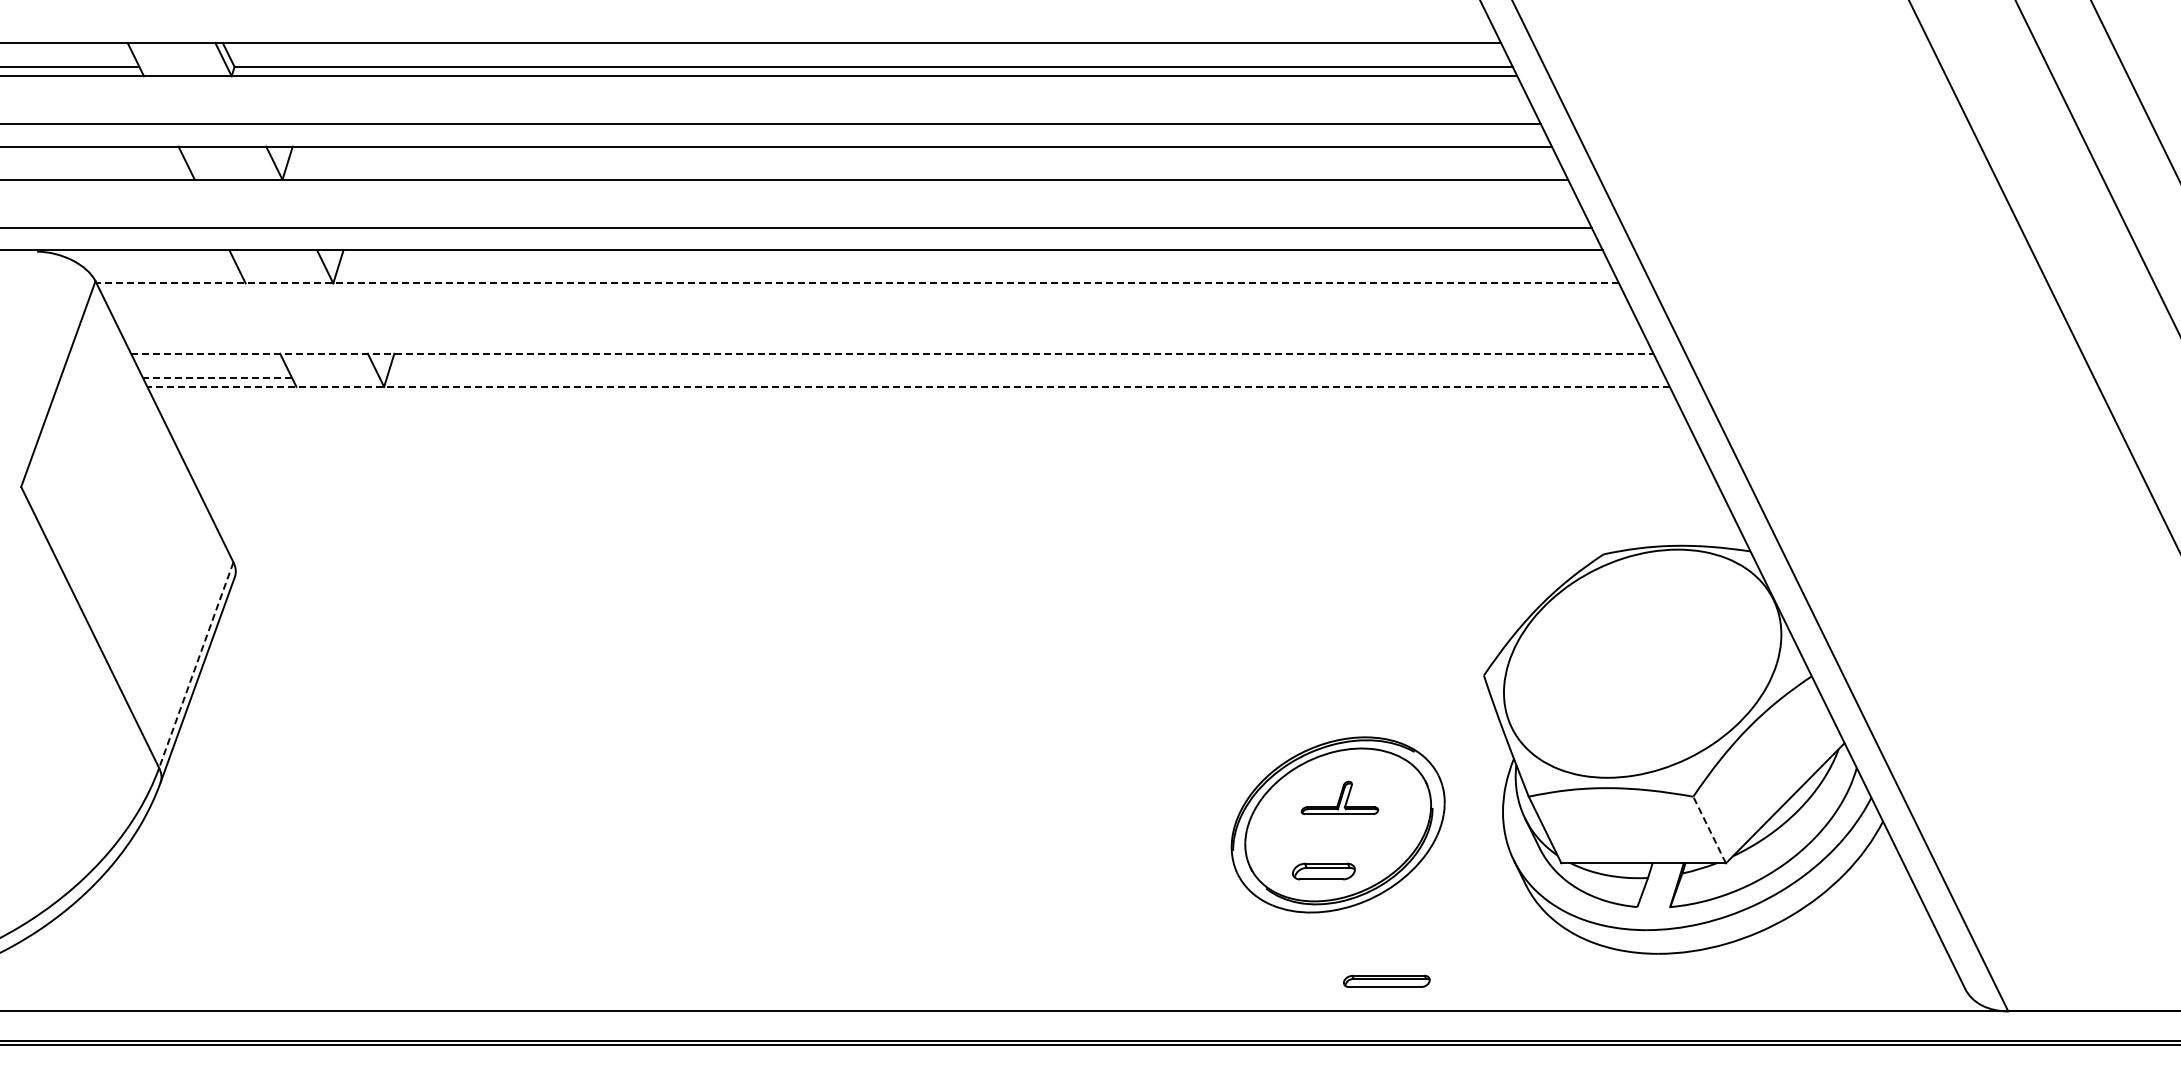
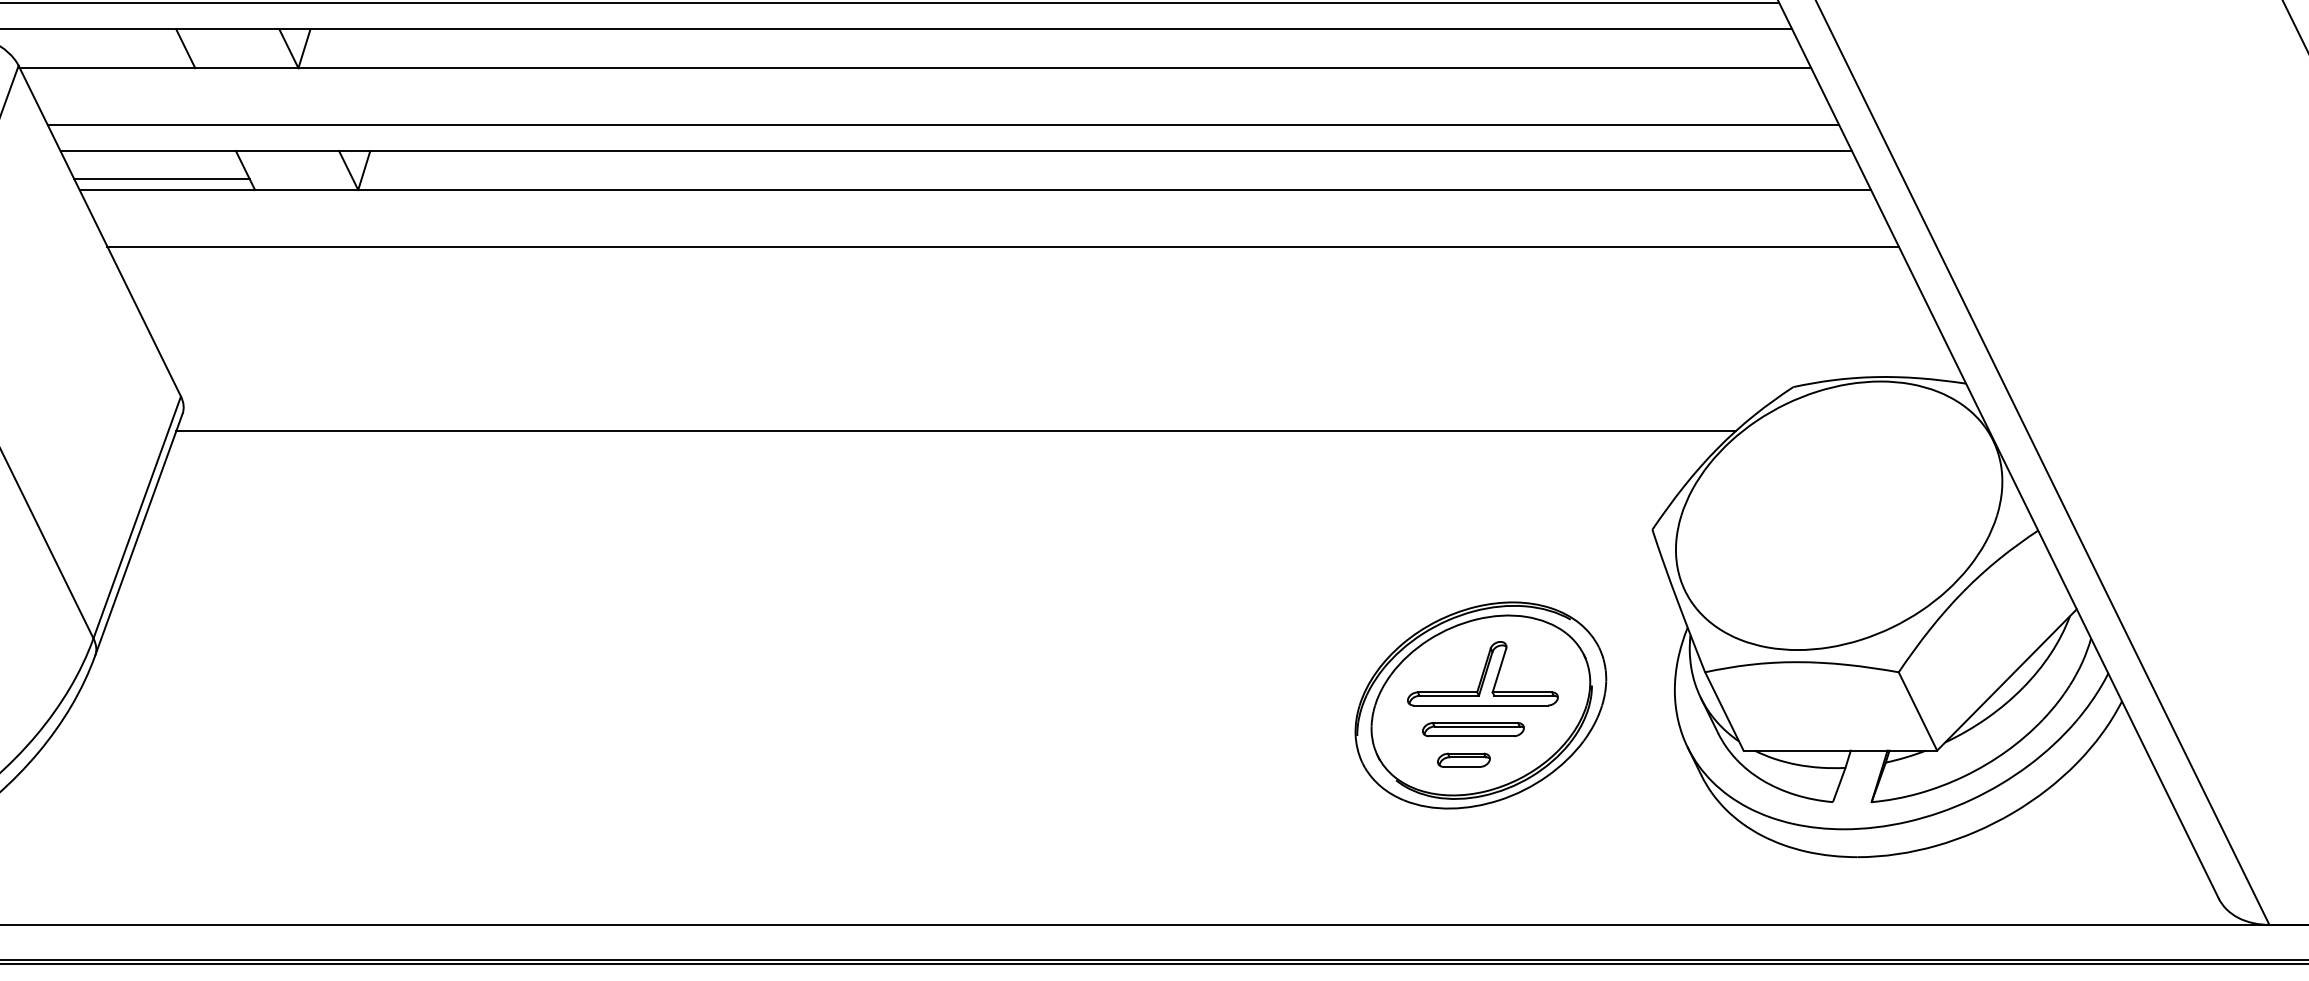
line: (857, 283) -> (915, 68), dashed -> solid
line: (881, 331) -> (943, 124), added
line: (892, 353) -> (956, 150), dashed -> solid
line: (217, 377) -> (162, 178), dashed -> solid
line: (908, 386) -> (975, 189), dashed -> solid
line: (932, 435) -> (1003, 247), added
line: (891, 591) -> (955, 430), added
line: (196, 665) -> (137, 517), dashed -> solid
part: (1339, 797) -> (1482, 673), size x1.67
line: (1709, 829) -> (1917, 710), dashed -> solid
part: (1323, 871) -> (1463, 760), size x0.71
part: (1386, 980) -> (1473, 728), moved

